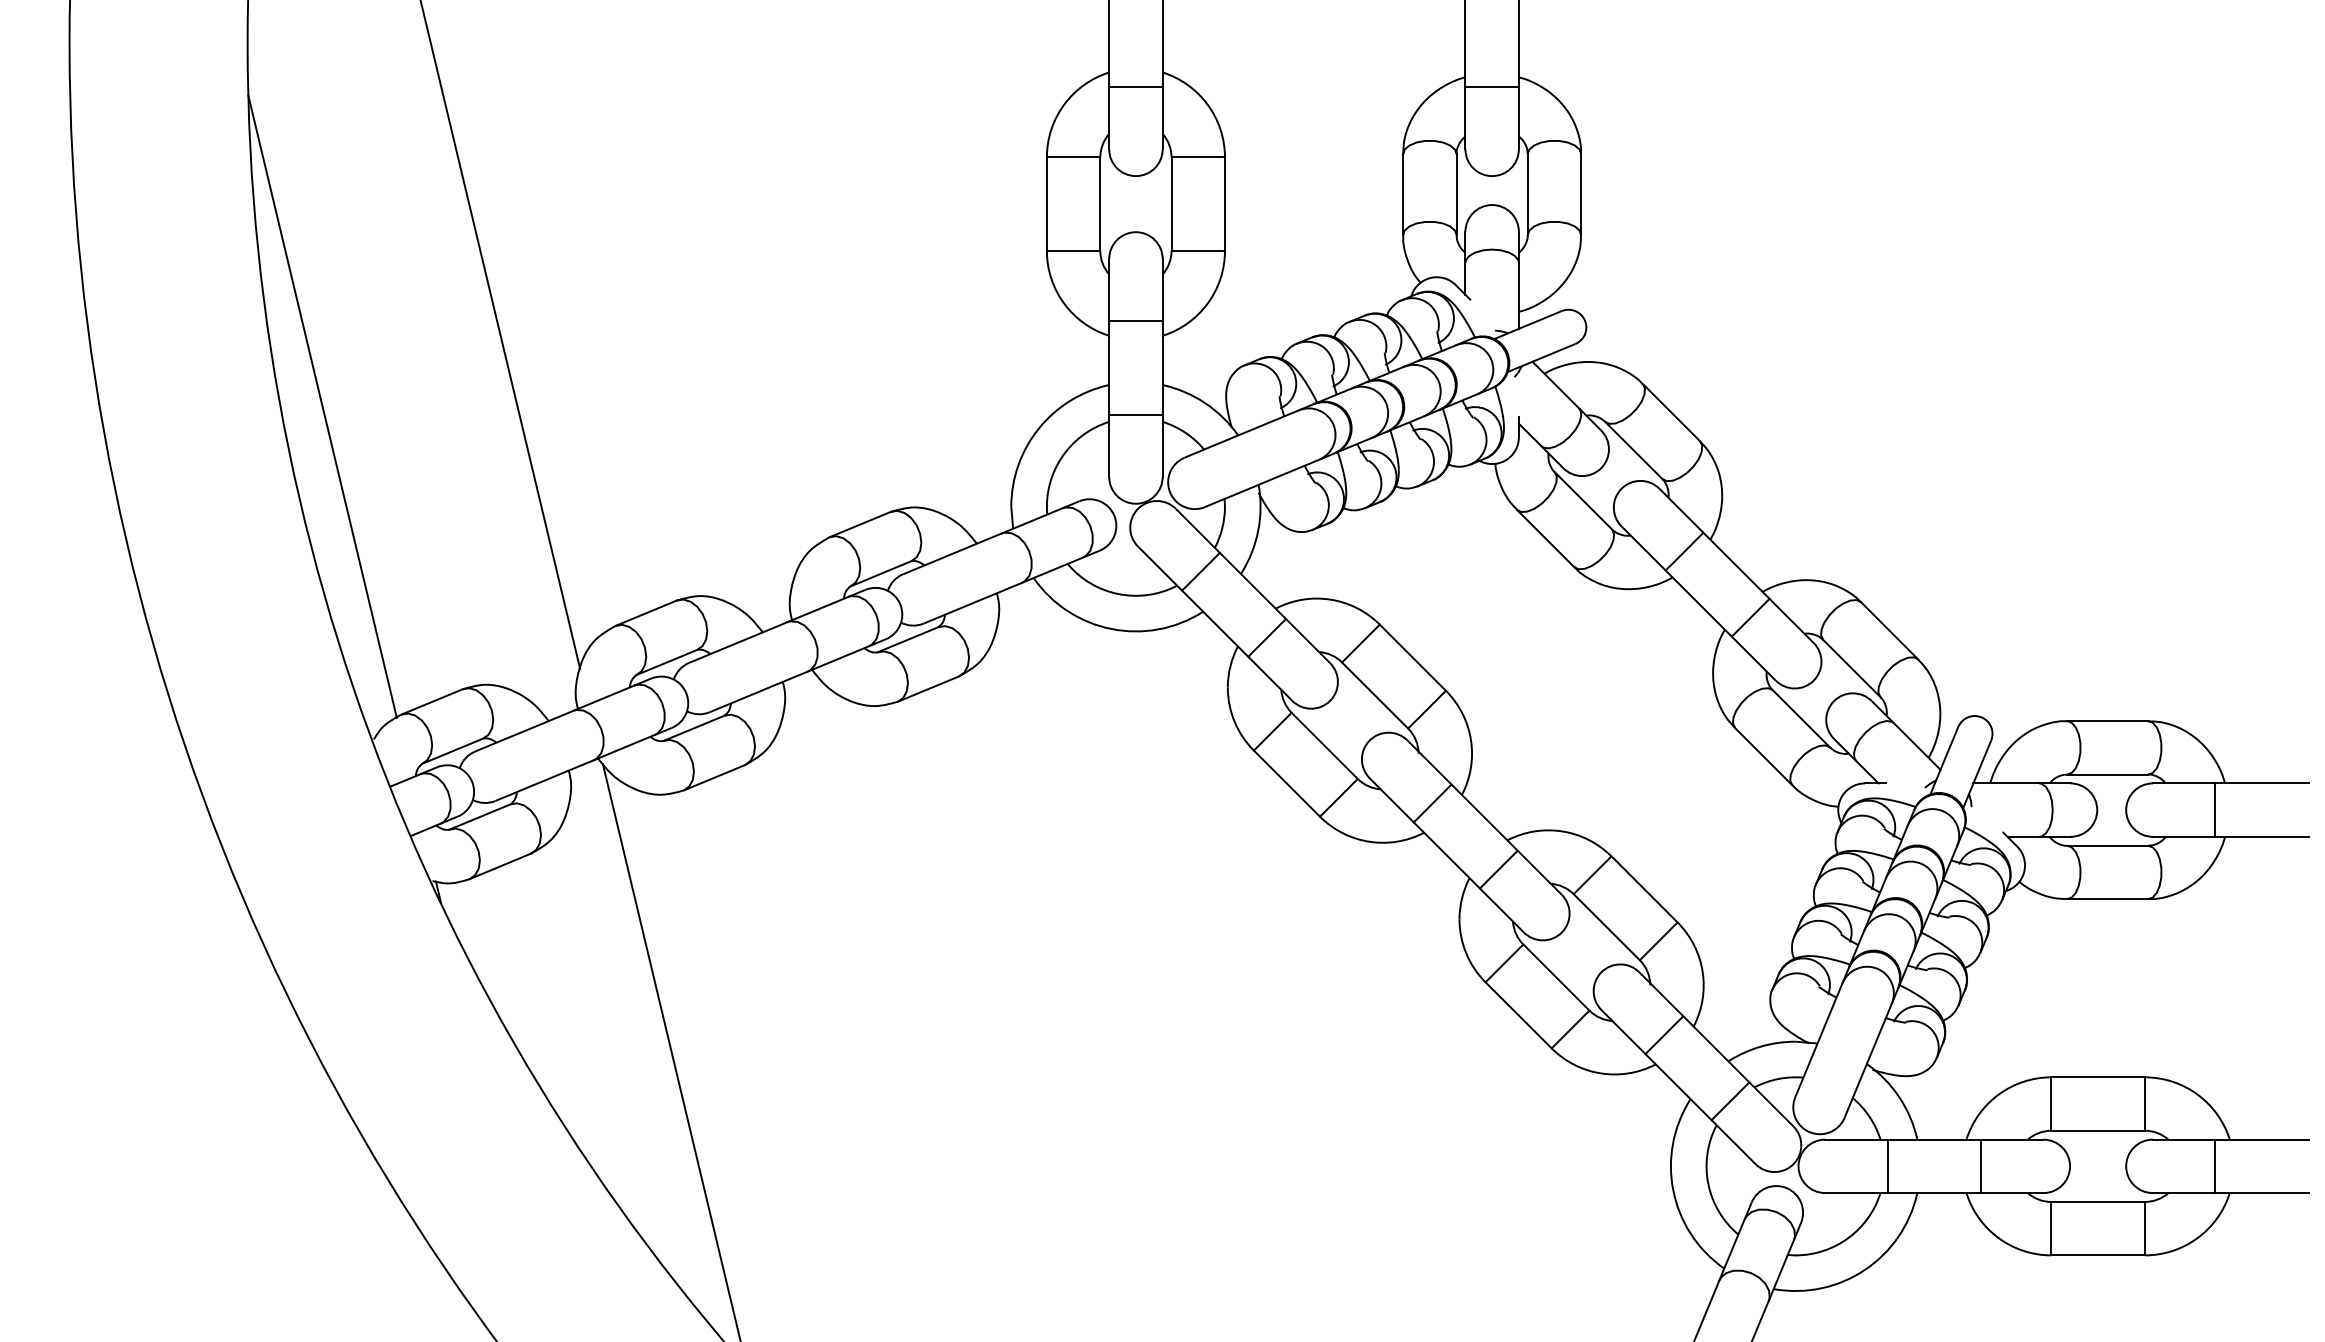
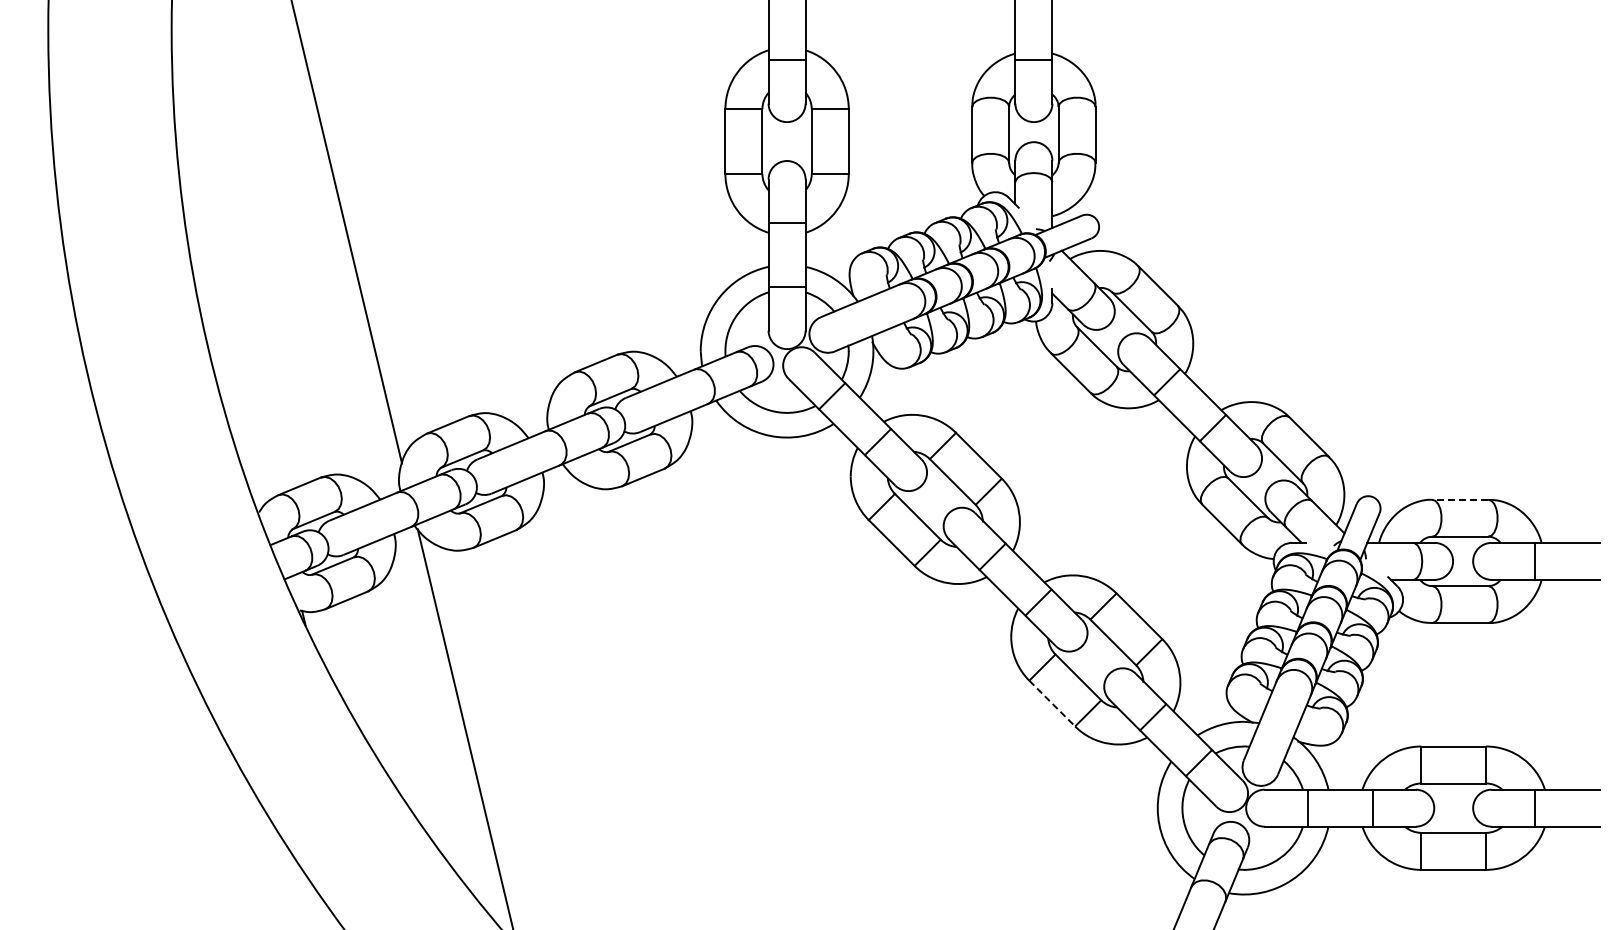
line: (322, 406) -> (223, 281), removed
line: (2106, 720) -> (1459, 499), solid -> dashed
line: (1519, 1015) -> (1052, 703), solid -> dashed

